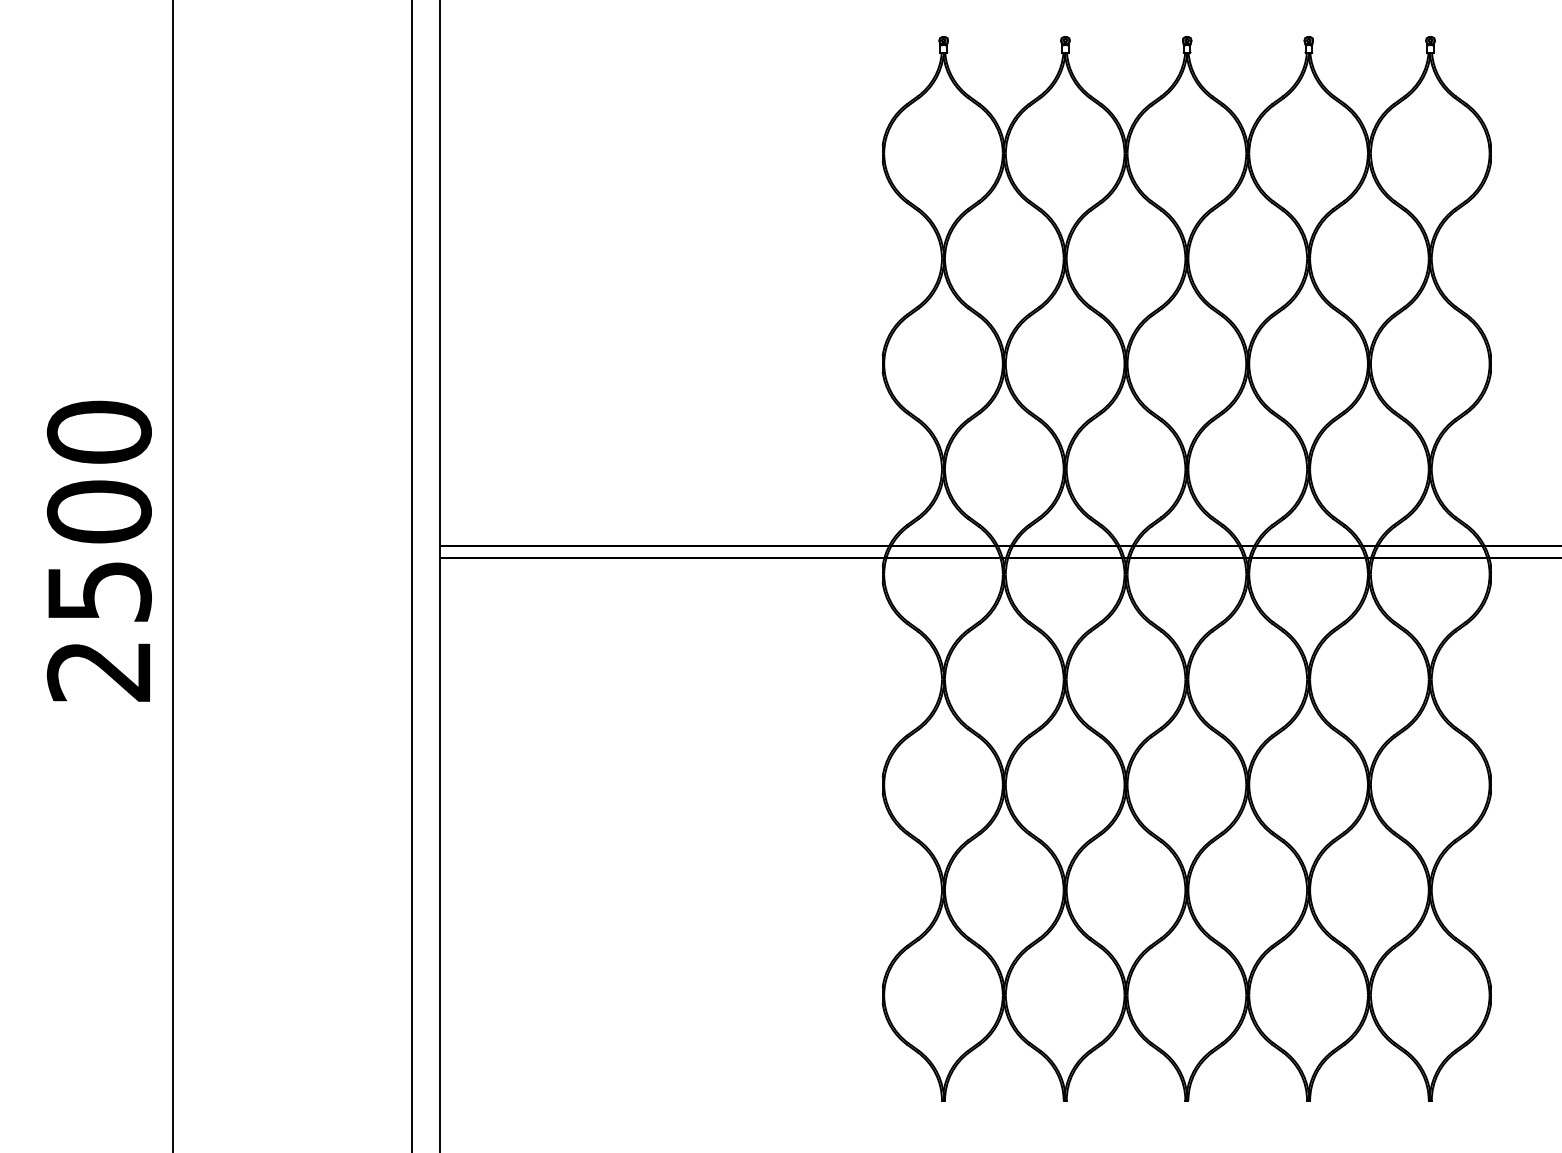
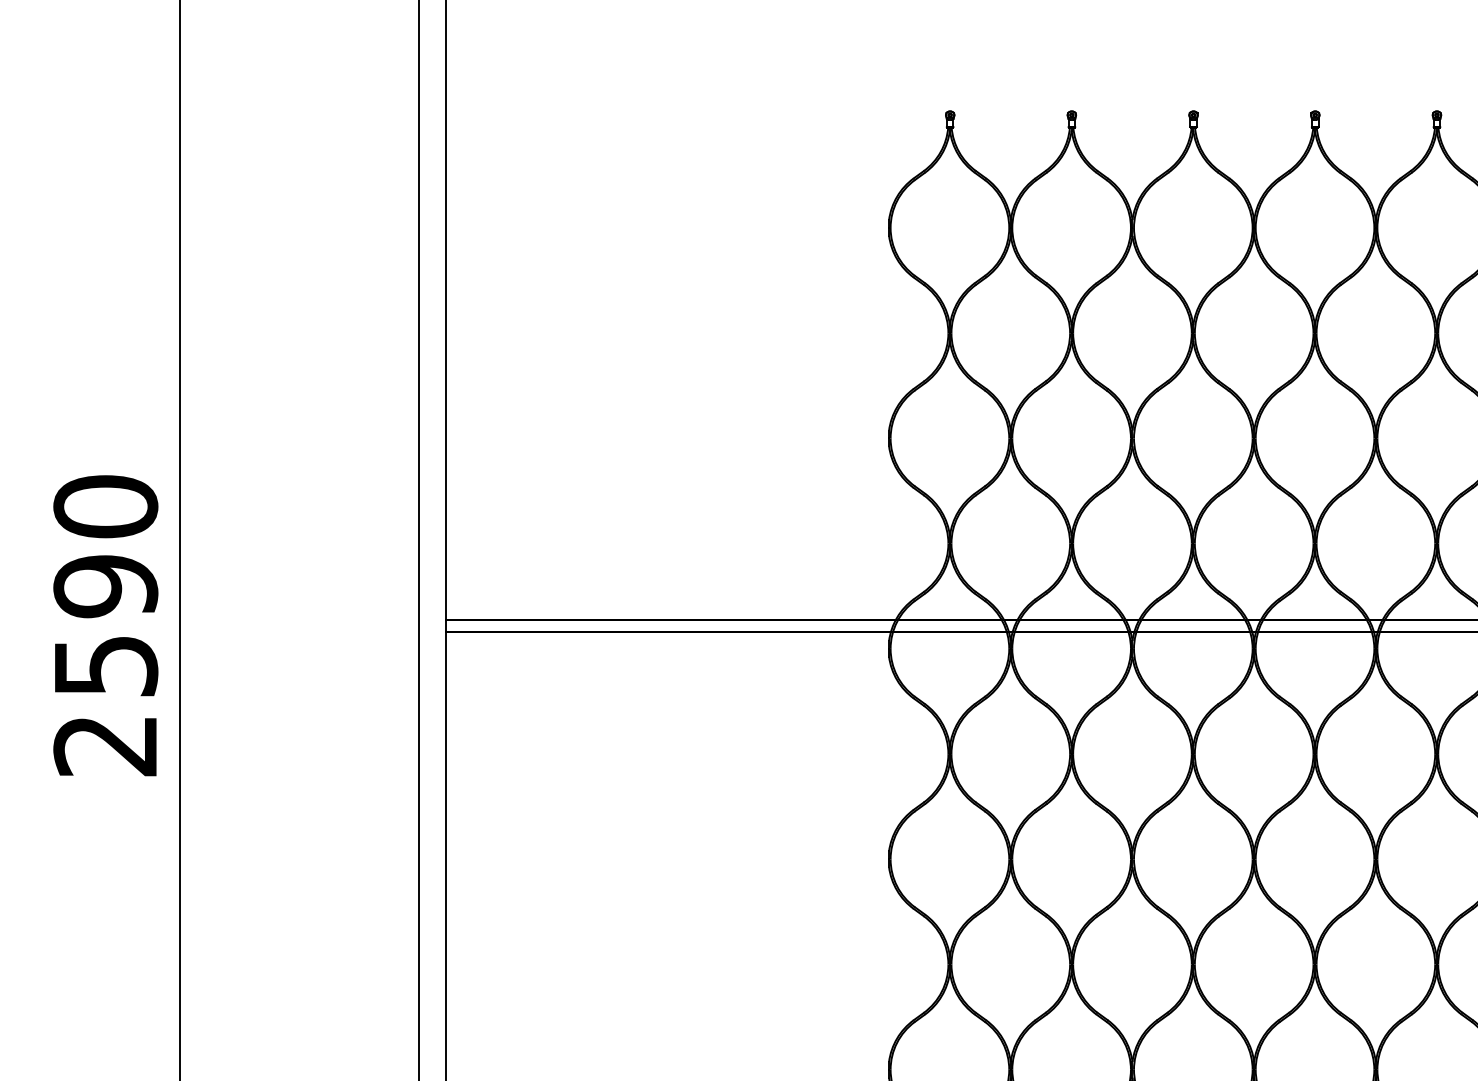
text: (99, 511) -> (105, 585), 2500 -> 2590

